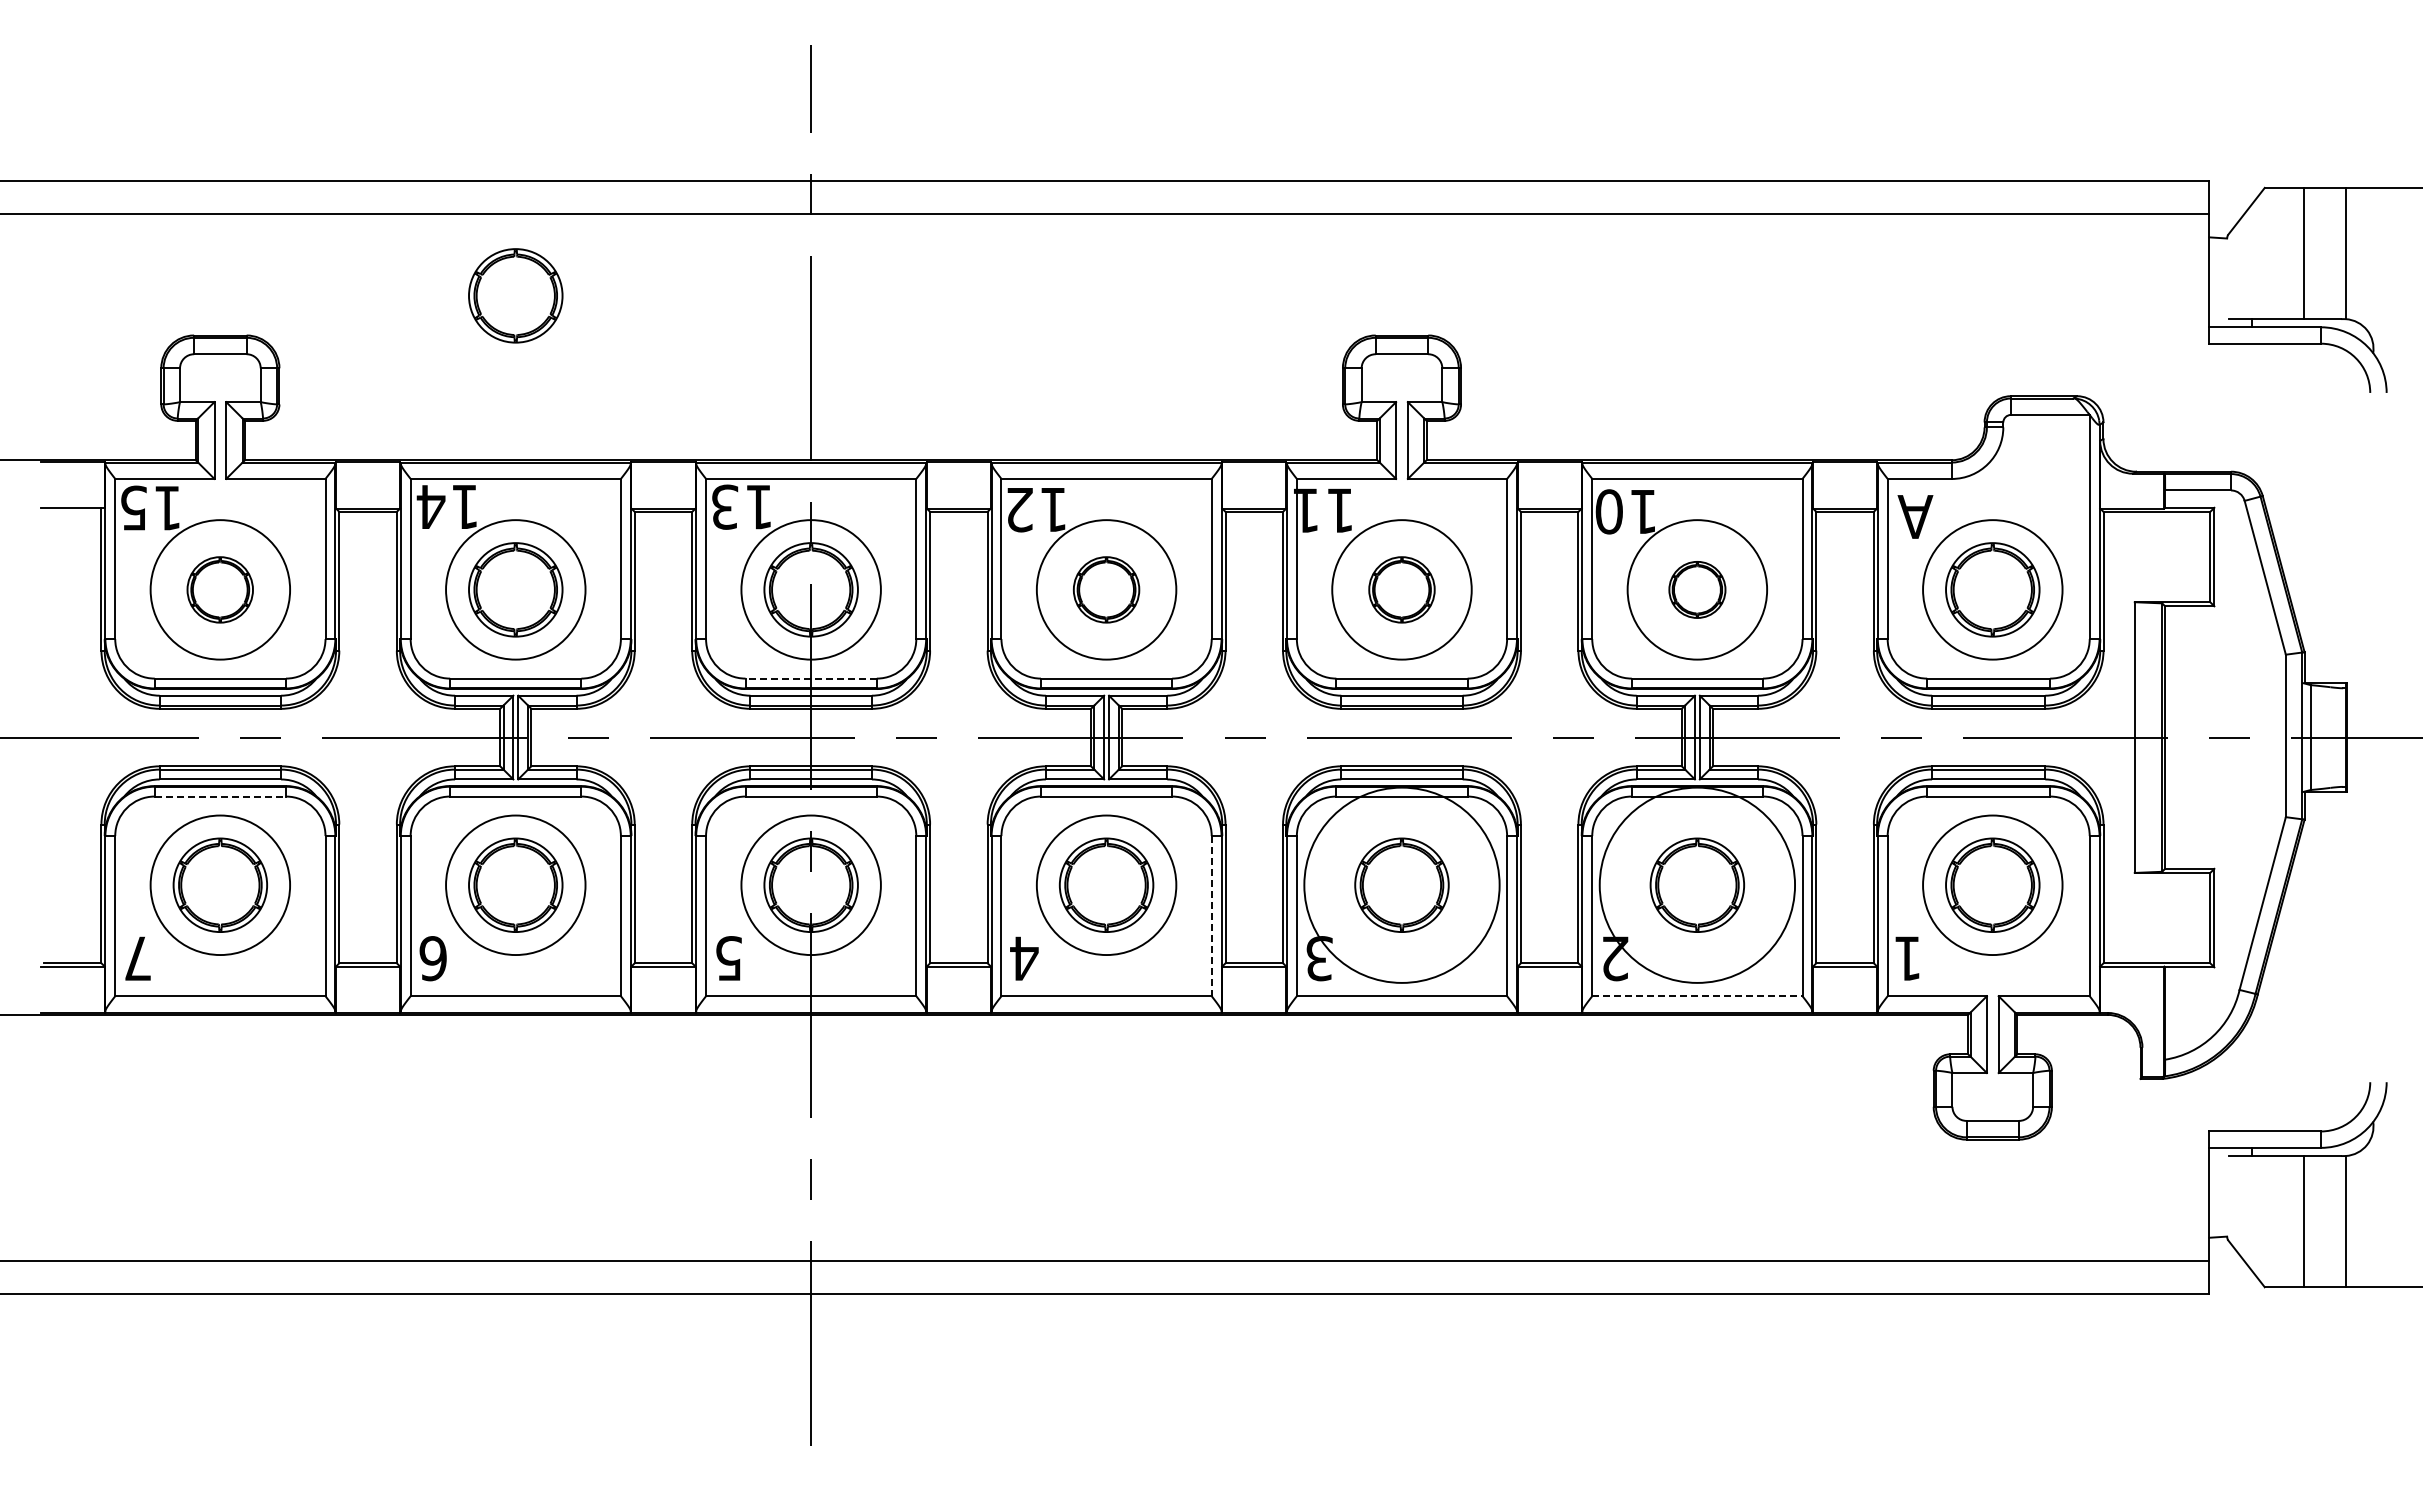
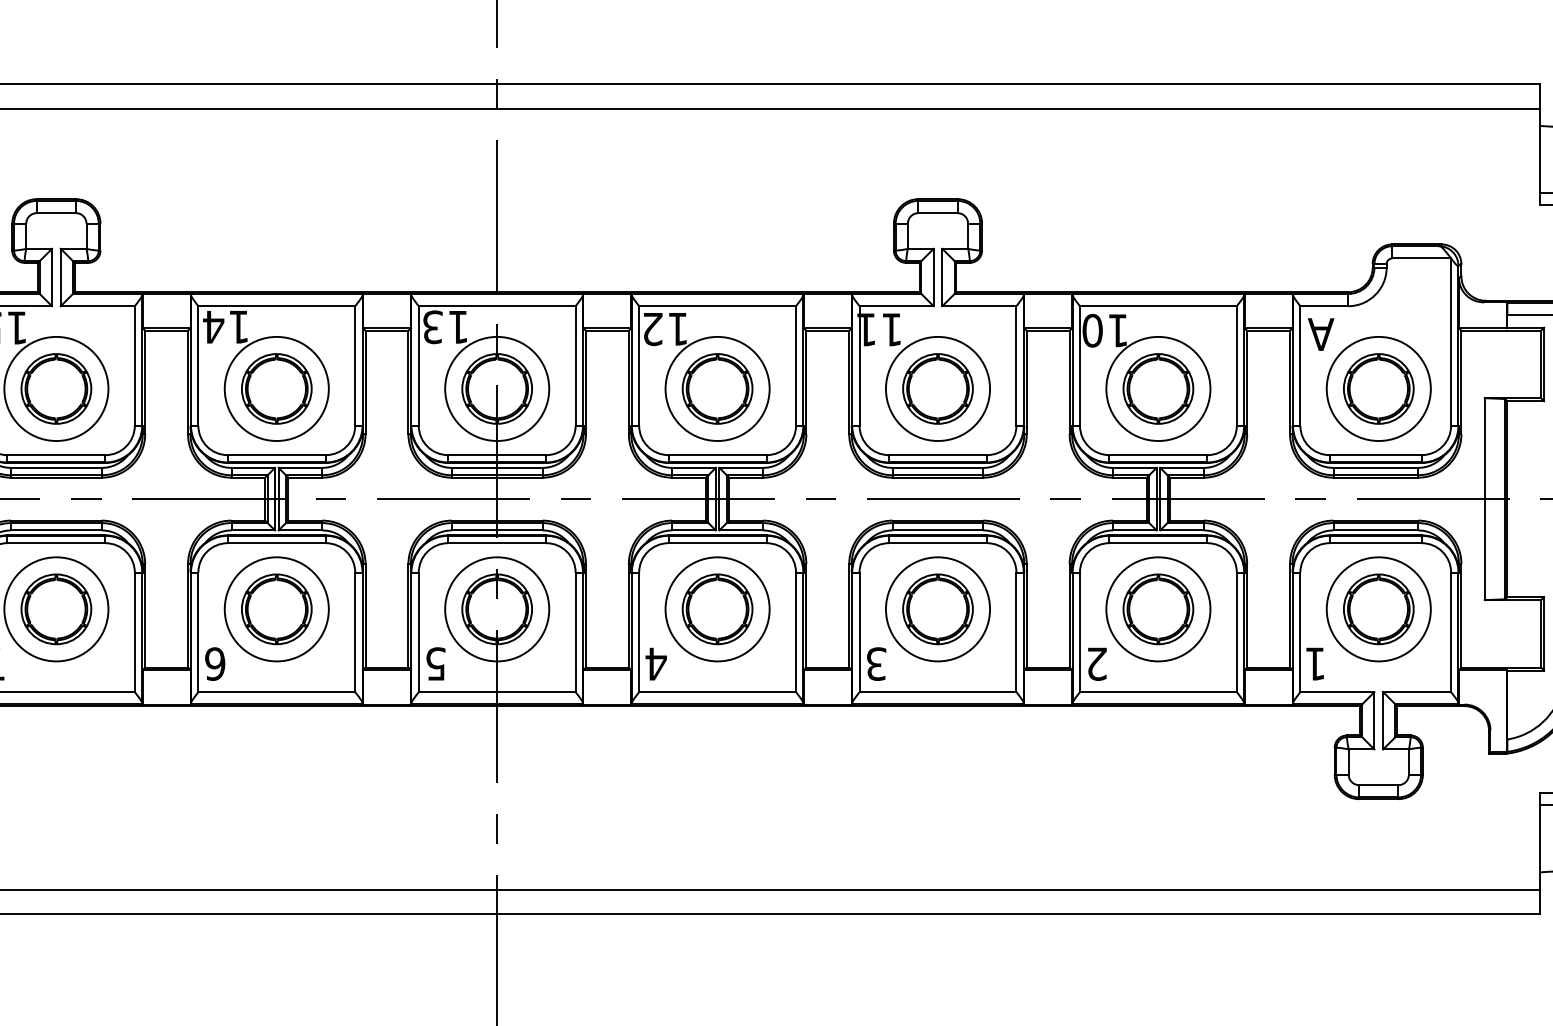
part: (515, 295) -> (276, 169), removed
part: (219, 589) -> (55, 388), size x1.43
part: (1106, 589) -> (717, 388), size x1.43
part: (1401, 589) -> (937, 388), size x1.43
part: (1697, 589) -> (1158, 388), size x1.67
line: (811, 678) -> (497, 455), dashed -> solid
line: (220, 796) -> (56, 543), dashed -> solid
circle: (1401, 885) -> (937, 609), size x0.71
circle: (1697, 885) -> (1158, 609), size x0.71
line: (1211, 916) -> (795, 632), dashed -> solid
line: (1697, 996) -> (1158, 692), dashed -> solid

